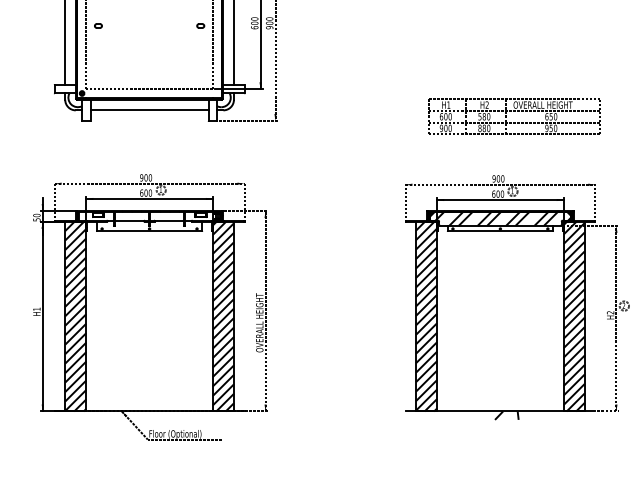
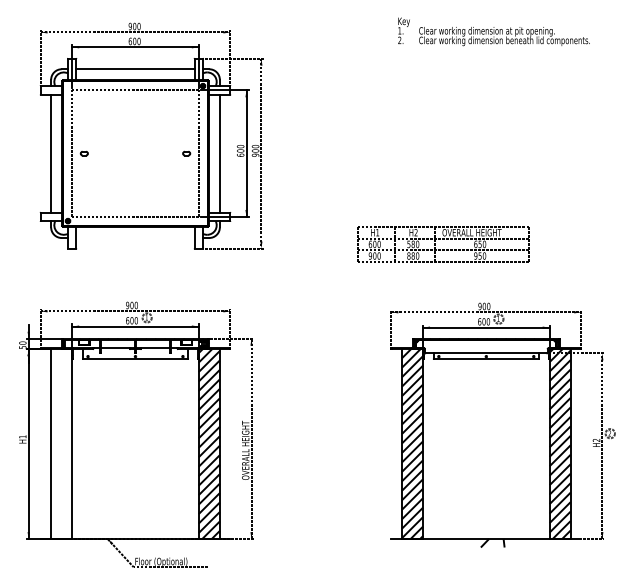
line: (149, 109) -> (135, 237), removed
part: (514, 116) -> (443, 244), moved
hatch: (500, 218) -> (486, 346), removed
hatch: (75, 316) -> (61, 444), removed

